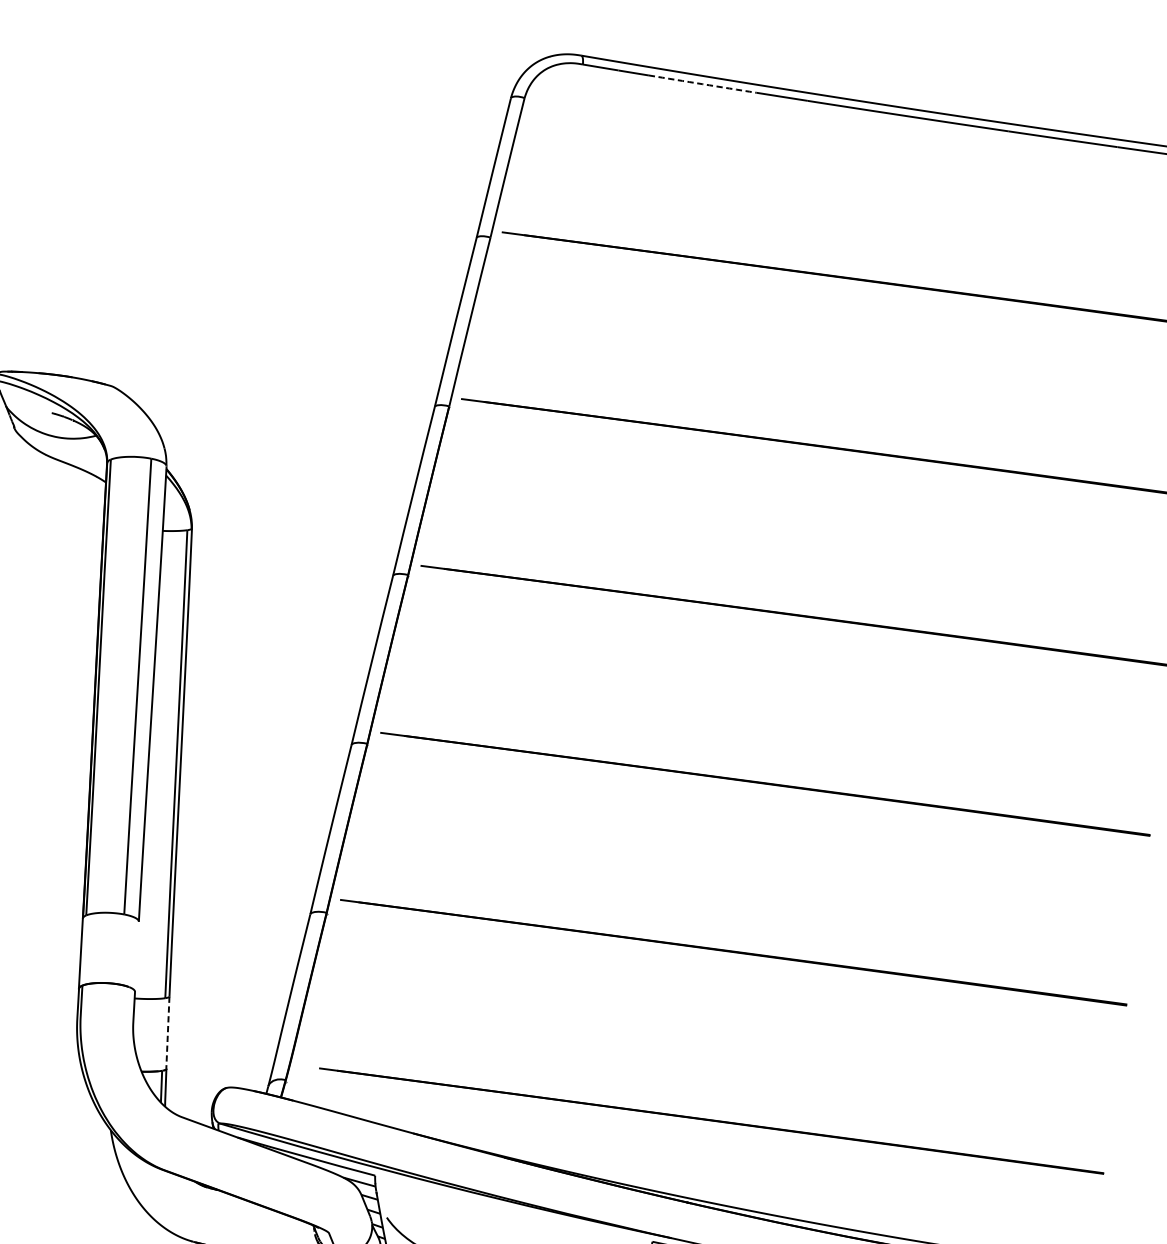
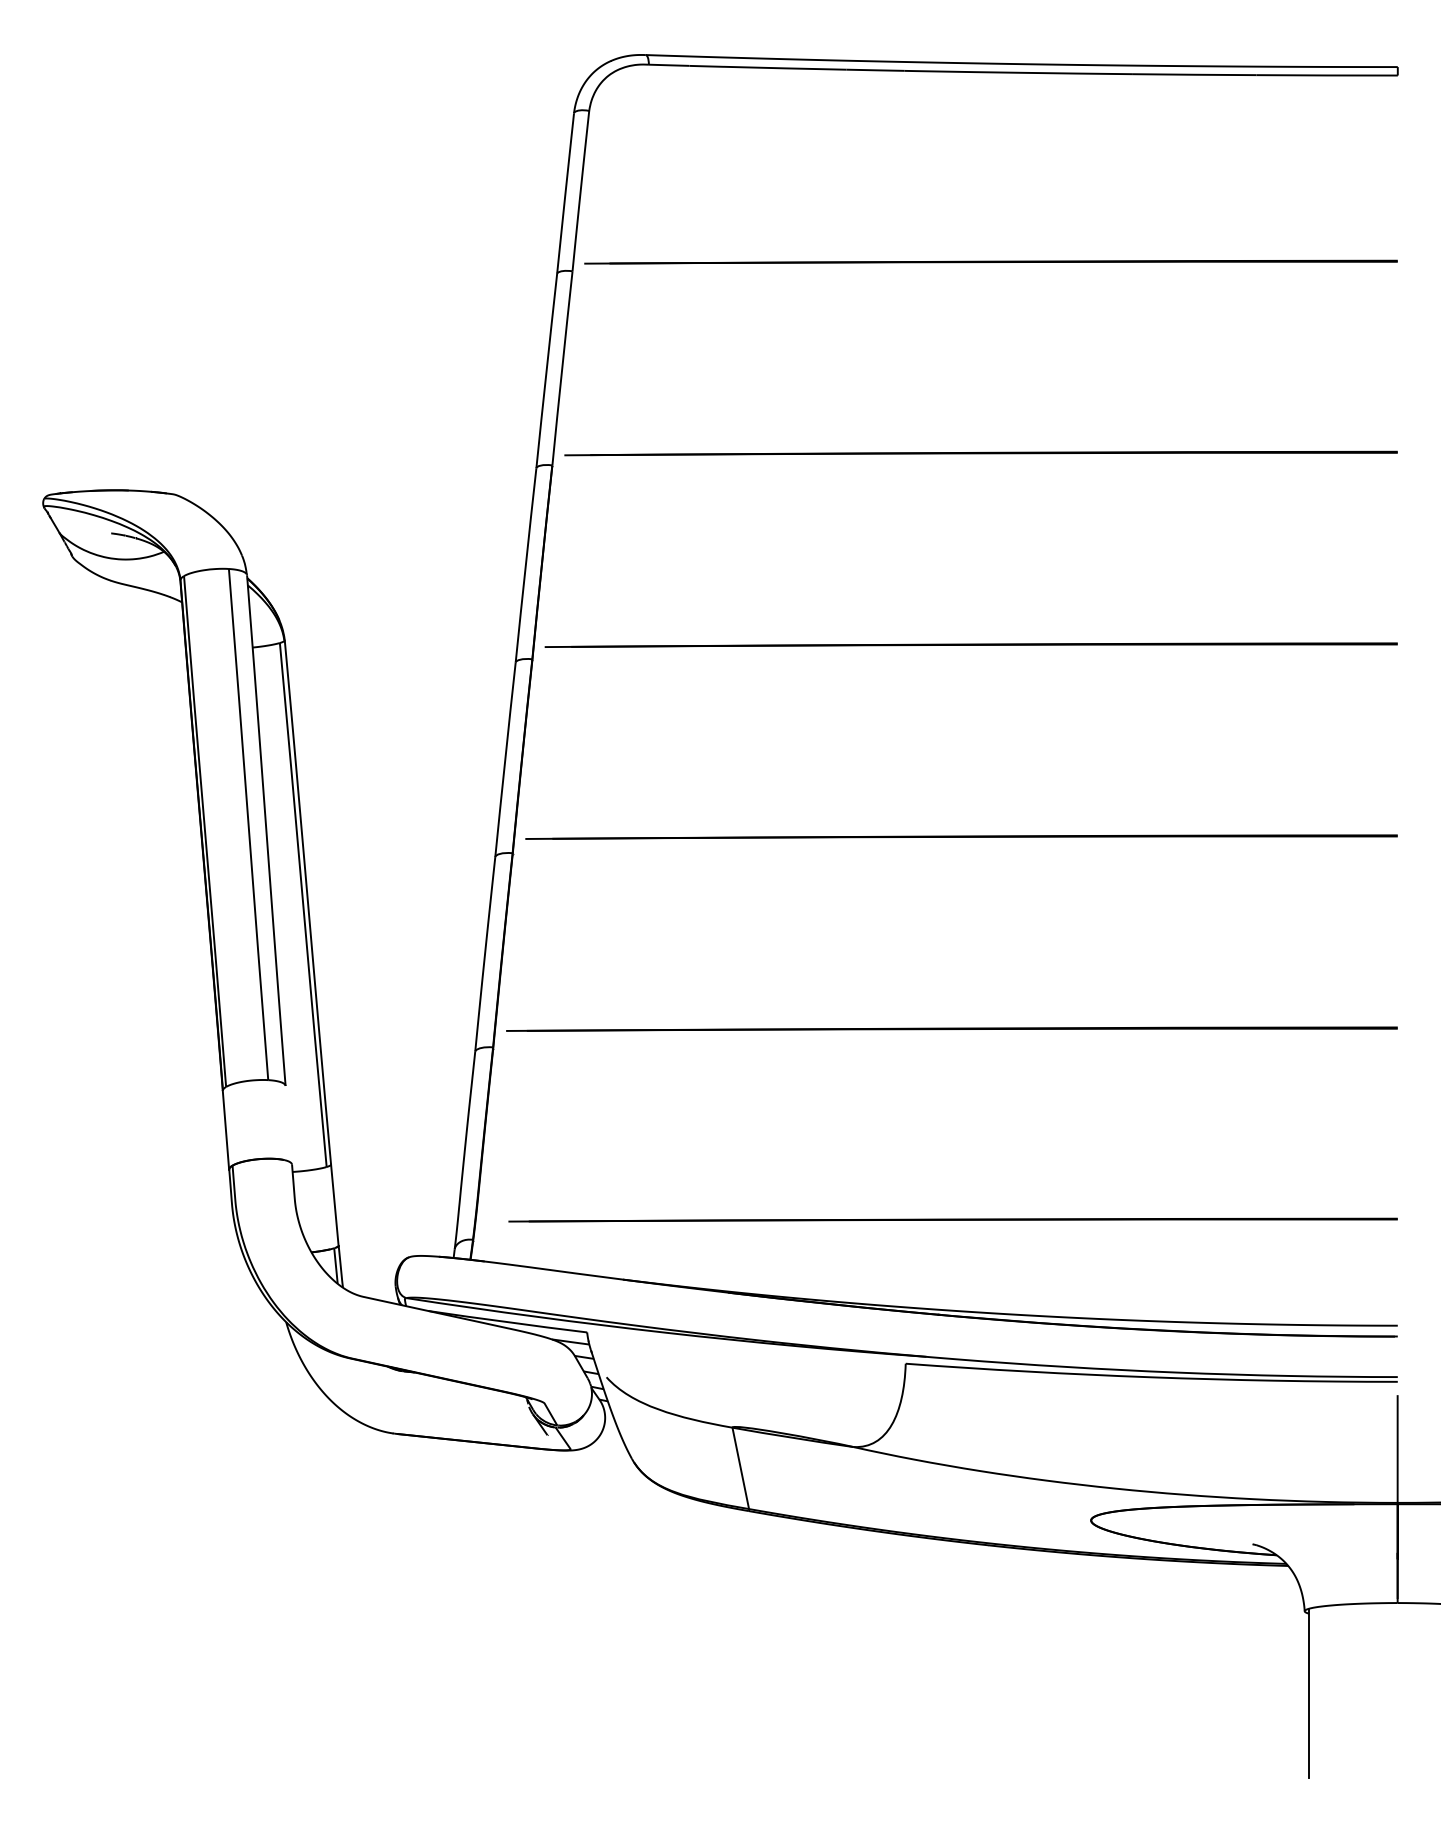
arc: (702, 84) -> (785, 68), dashed -> solid
line: (167, 1033) -> (334, 1205), dashed -> solid

